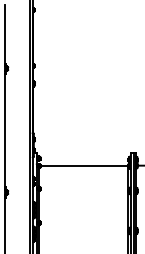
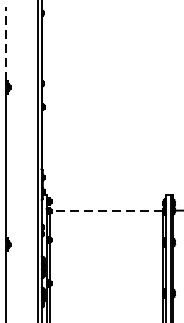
line: (4, 34) -> (5, 43), solid -> dashed
line: (84, 166) -> (107, 211), solid -> dashed

